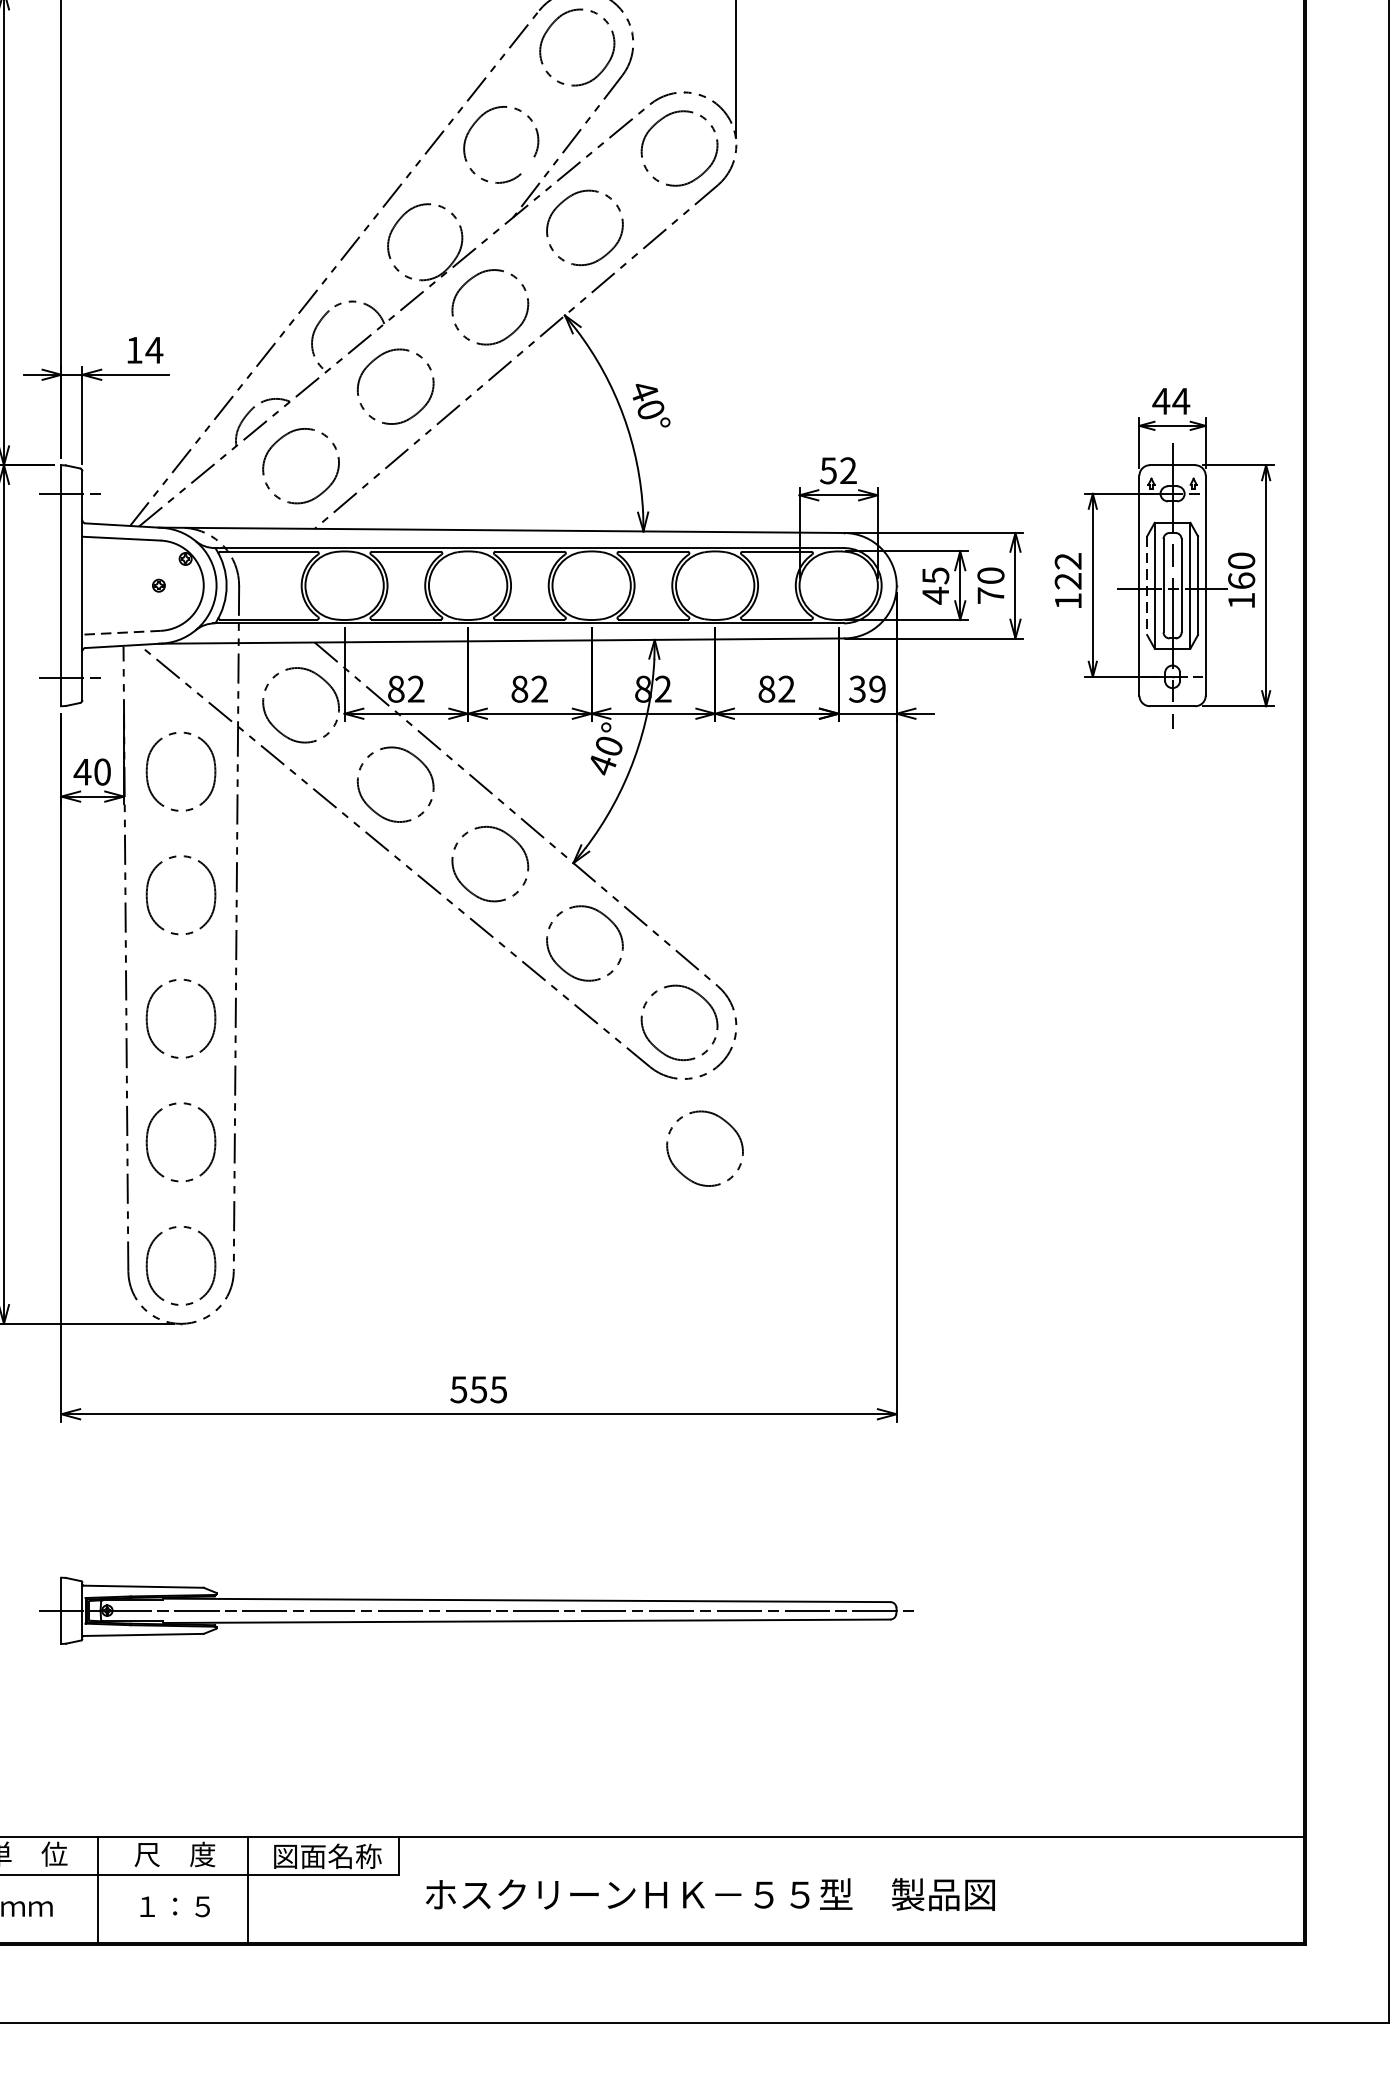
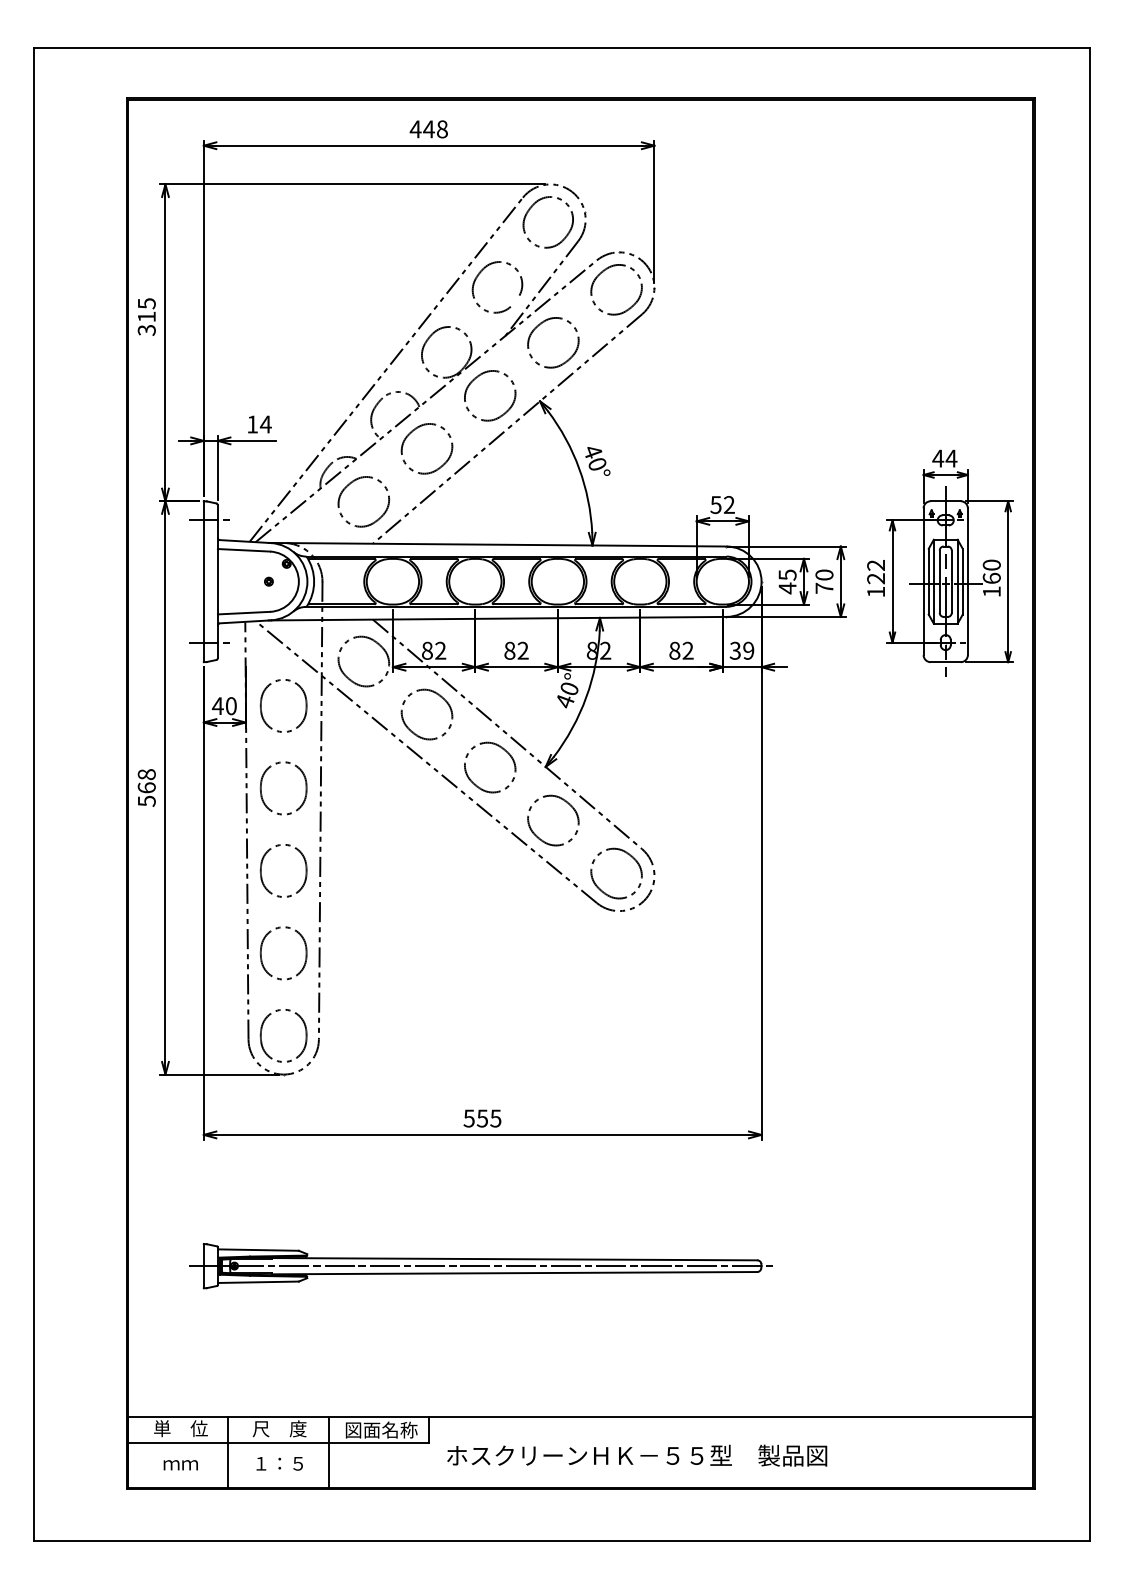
line: (1146, 585) -> (928, 581), dashed -> solid
line: (120, 633) -> (243, 613), dashed -> solid
part: (722, 1121) -> (645, 939), removed

